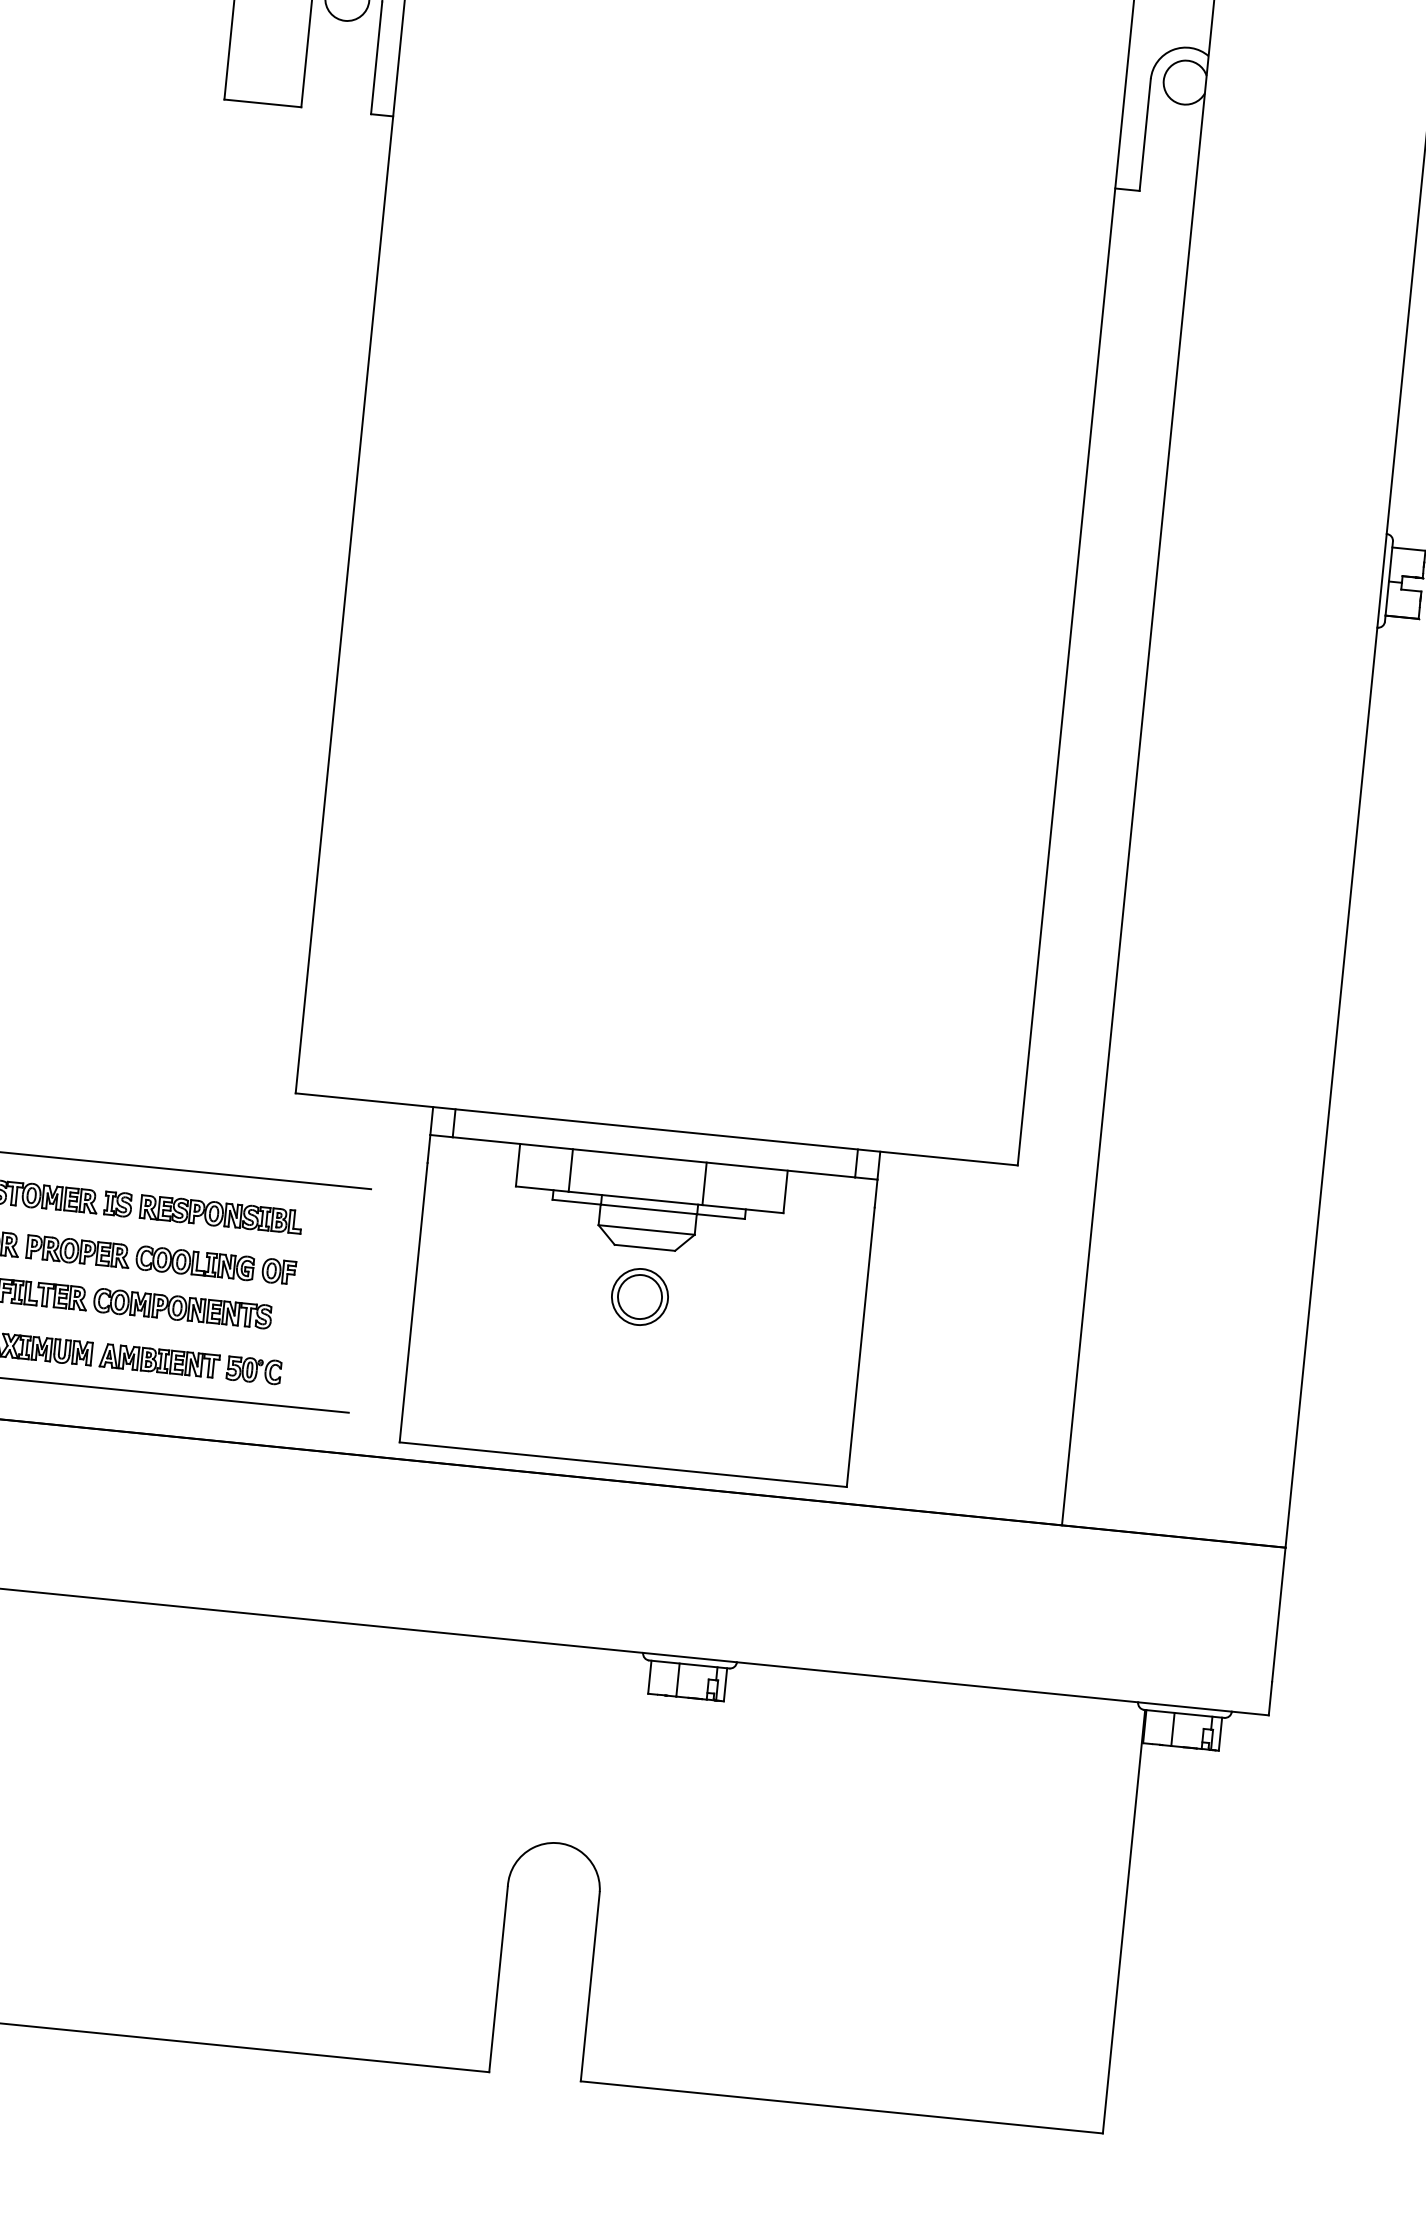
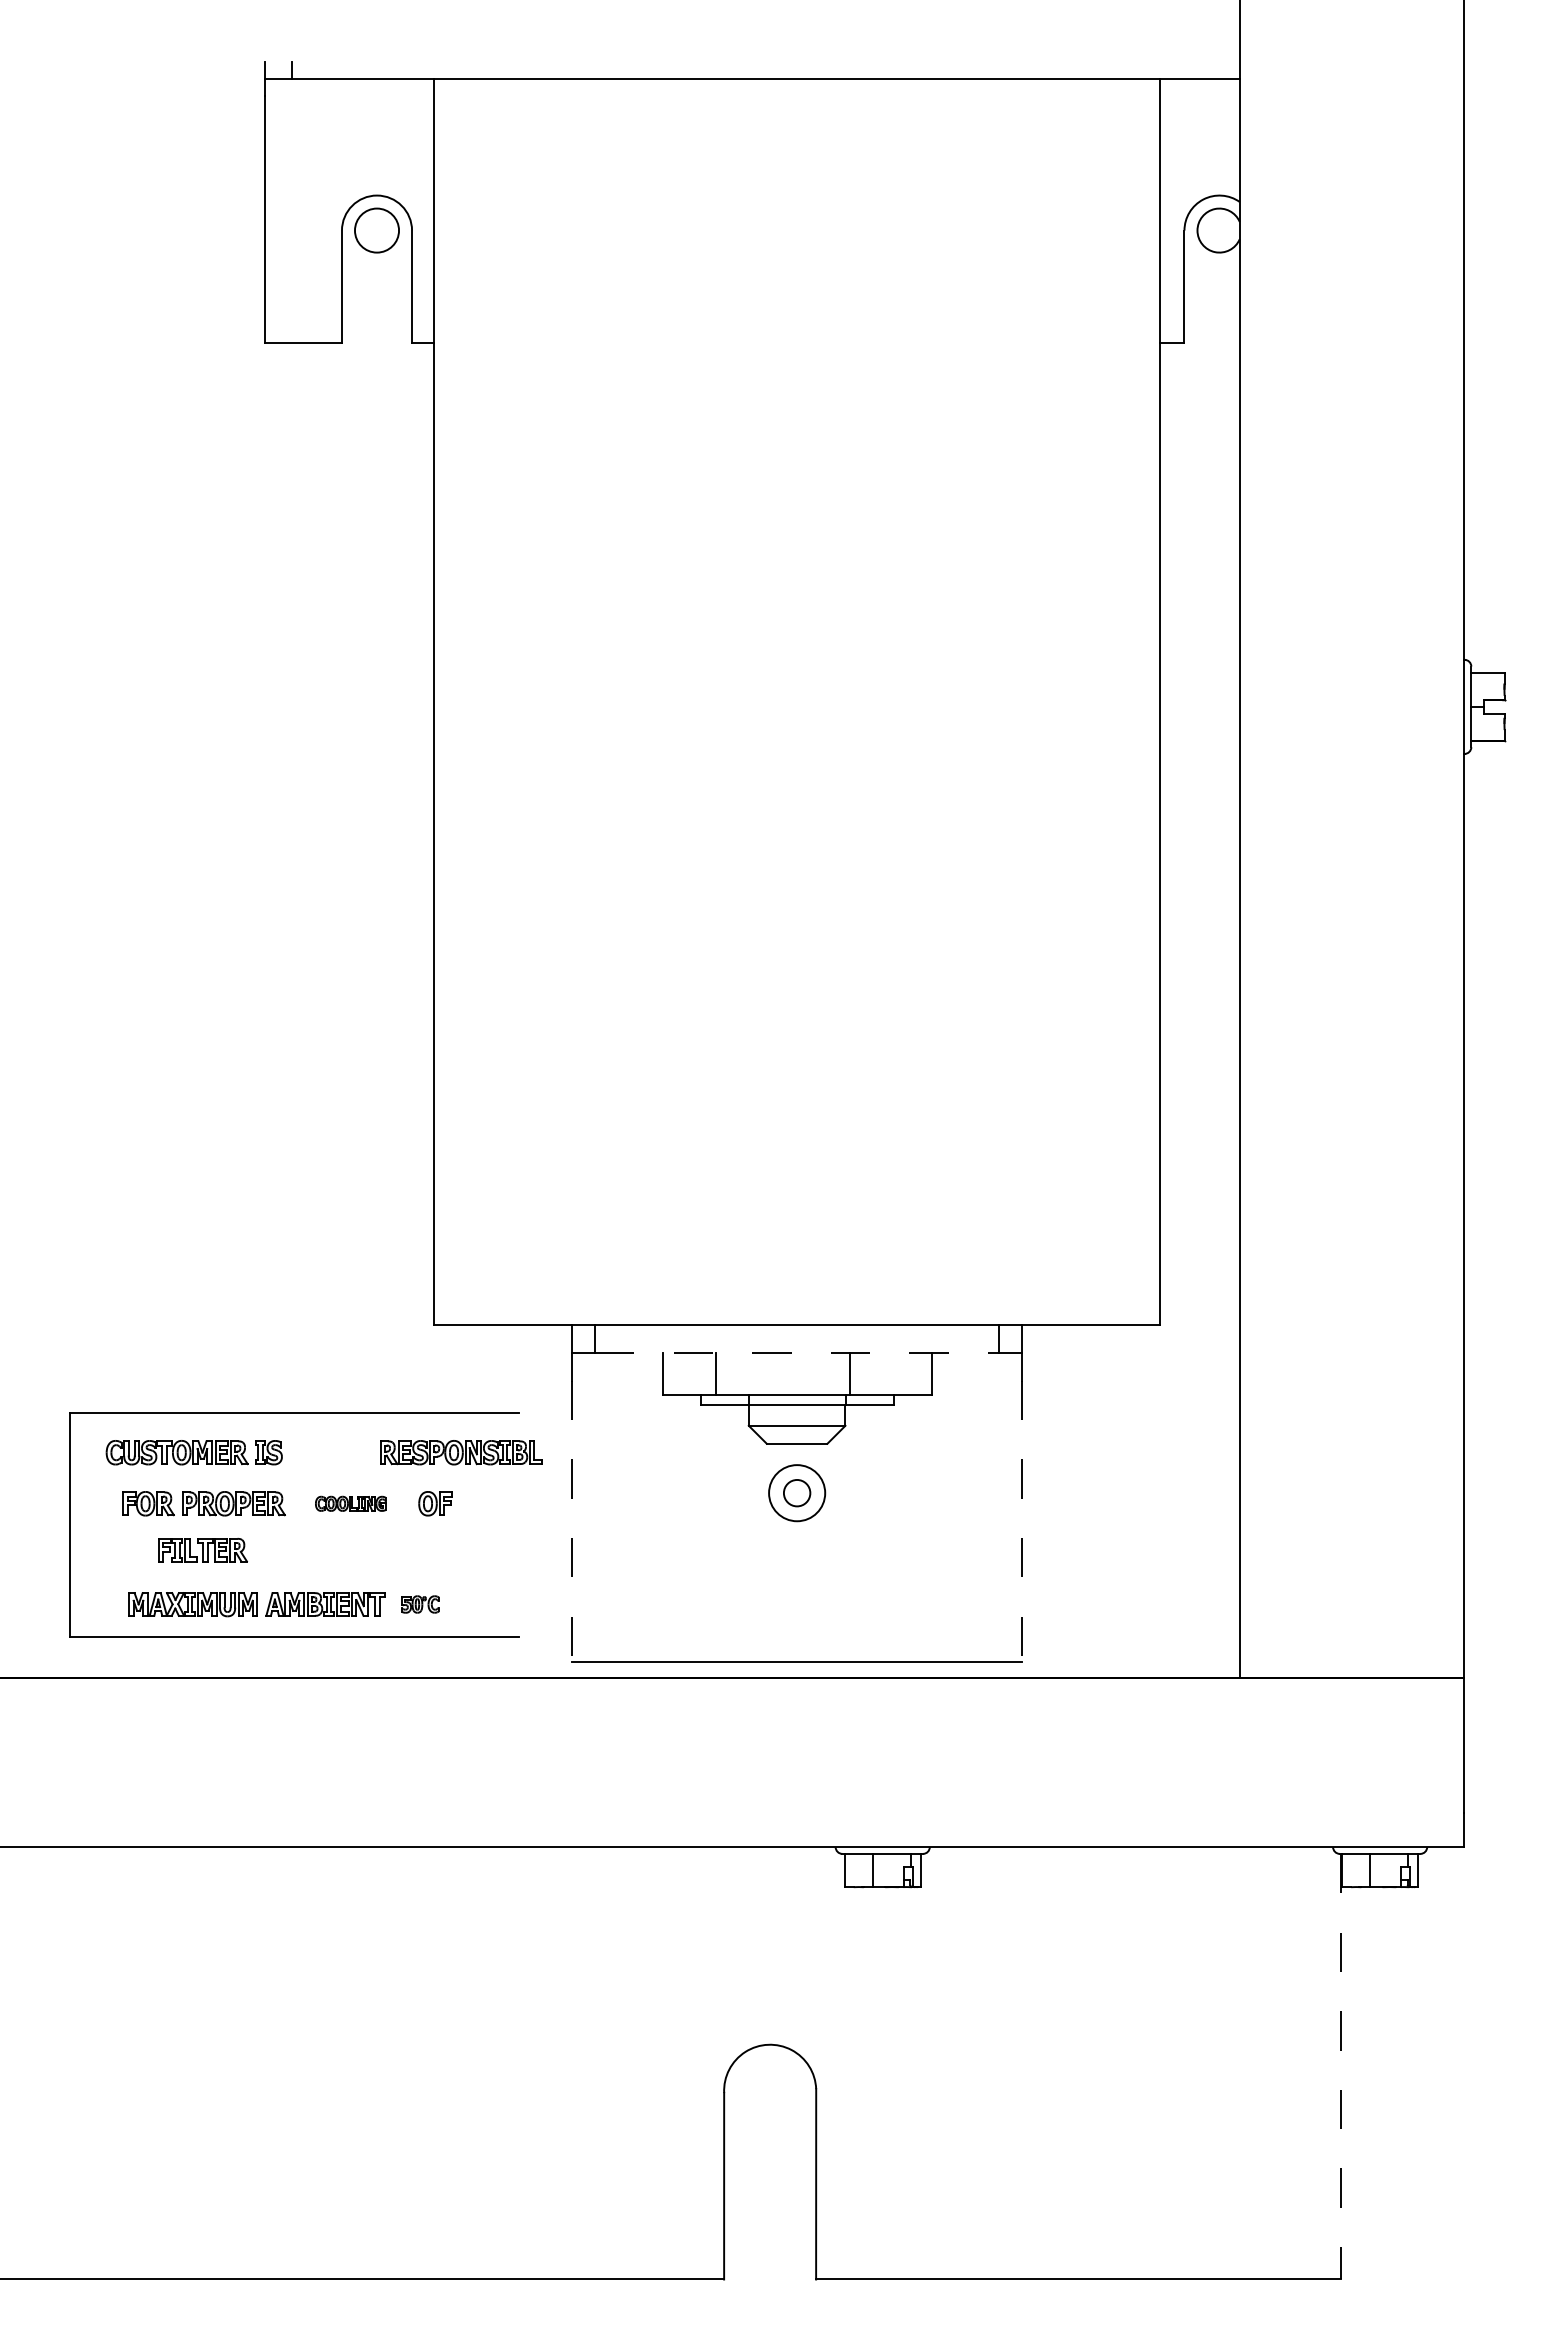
line: (654, 1157) -> (797, 1352), solid -> dashed
part: (221, 1214) -> (461, 1452), moved
part: (194, 1262) -> (350, 1503), size x0.6
circle: (640, 1297) -> (797, 1493), size x0.6
line: (413, 1302) -> (572, 1521), solid -> dashed
part: (182, 1307) -> (342, 1549), removed
line: (860, 1347) -> (1021, 1521), solid -> dashed
part: (254, 1370) -> (420, 1604), size x0.7
line: (1123, 1921) -> (1340, 2066), solid -> dashed

